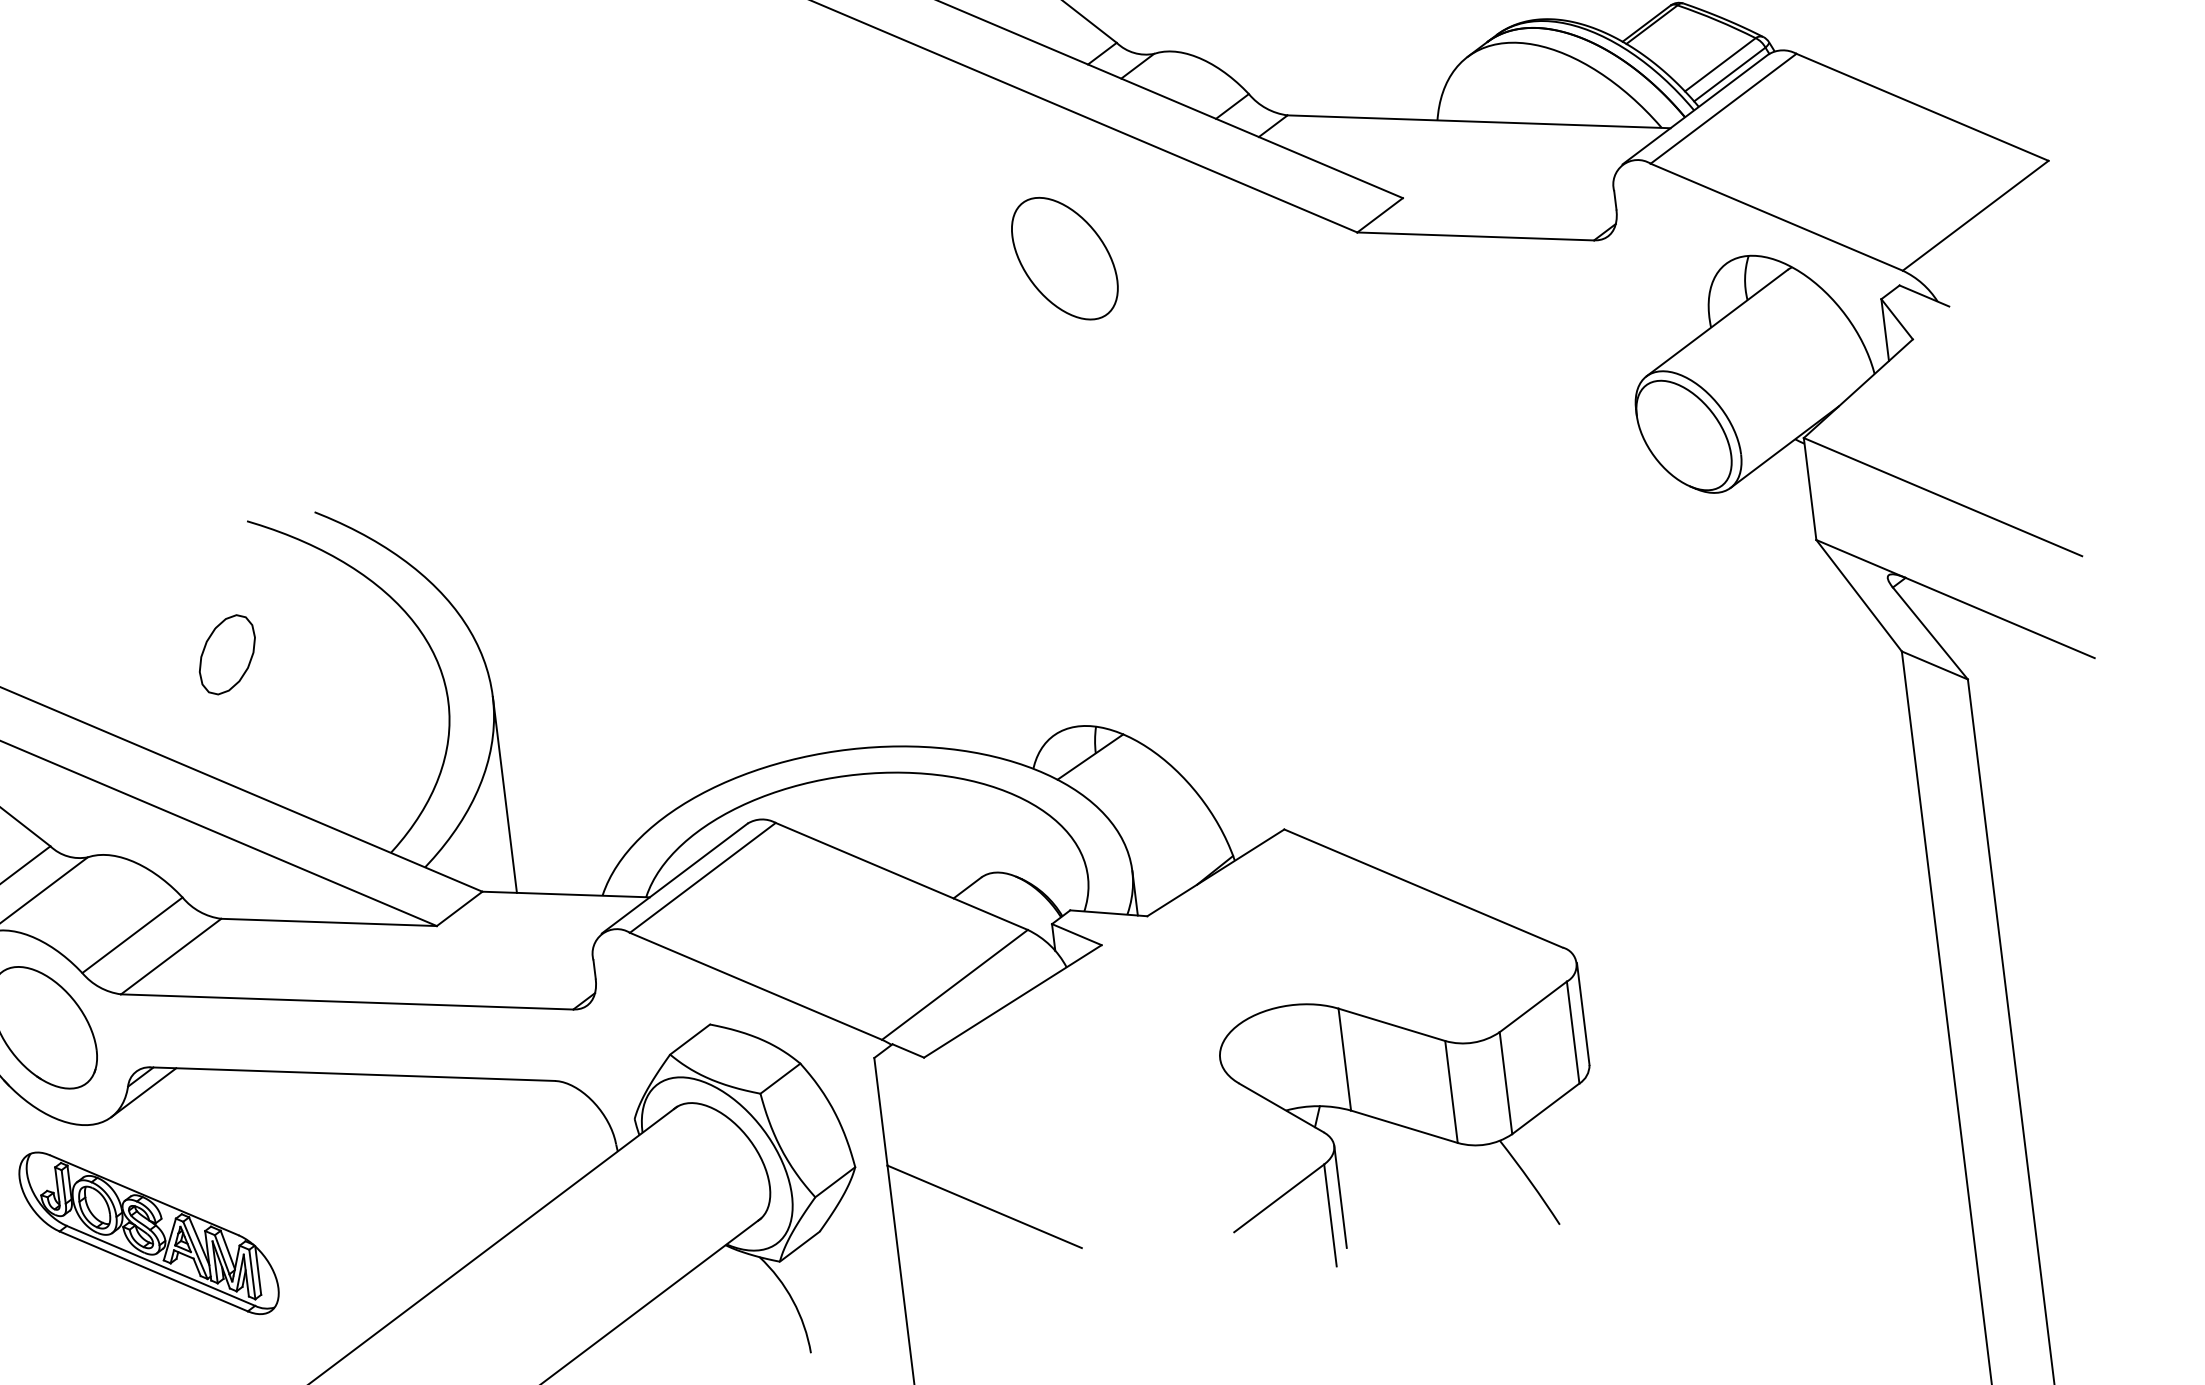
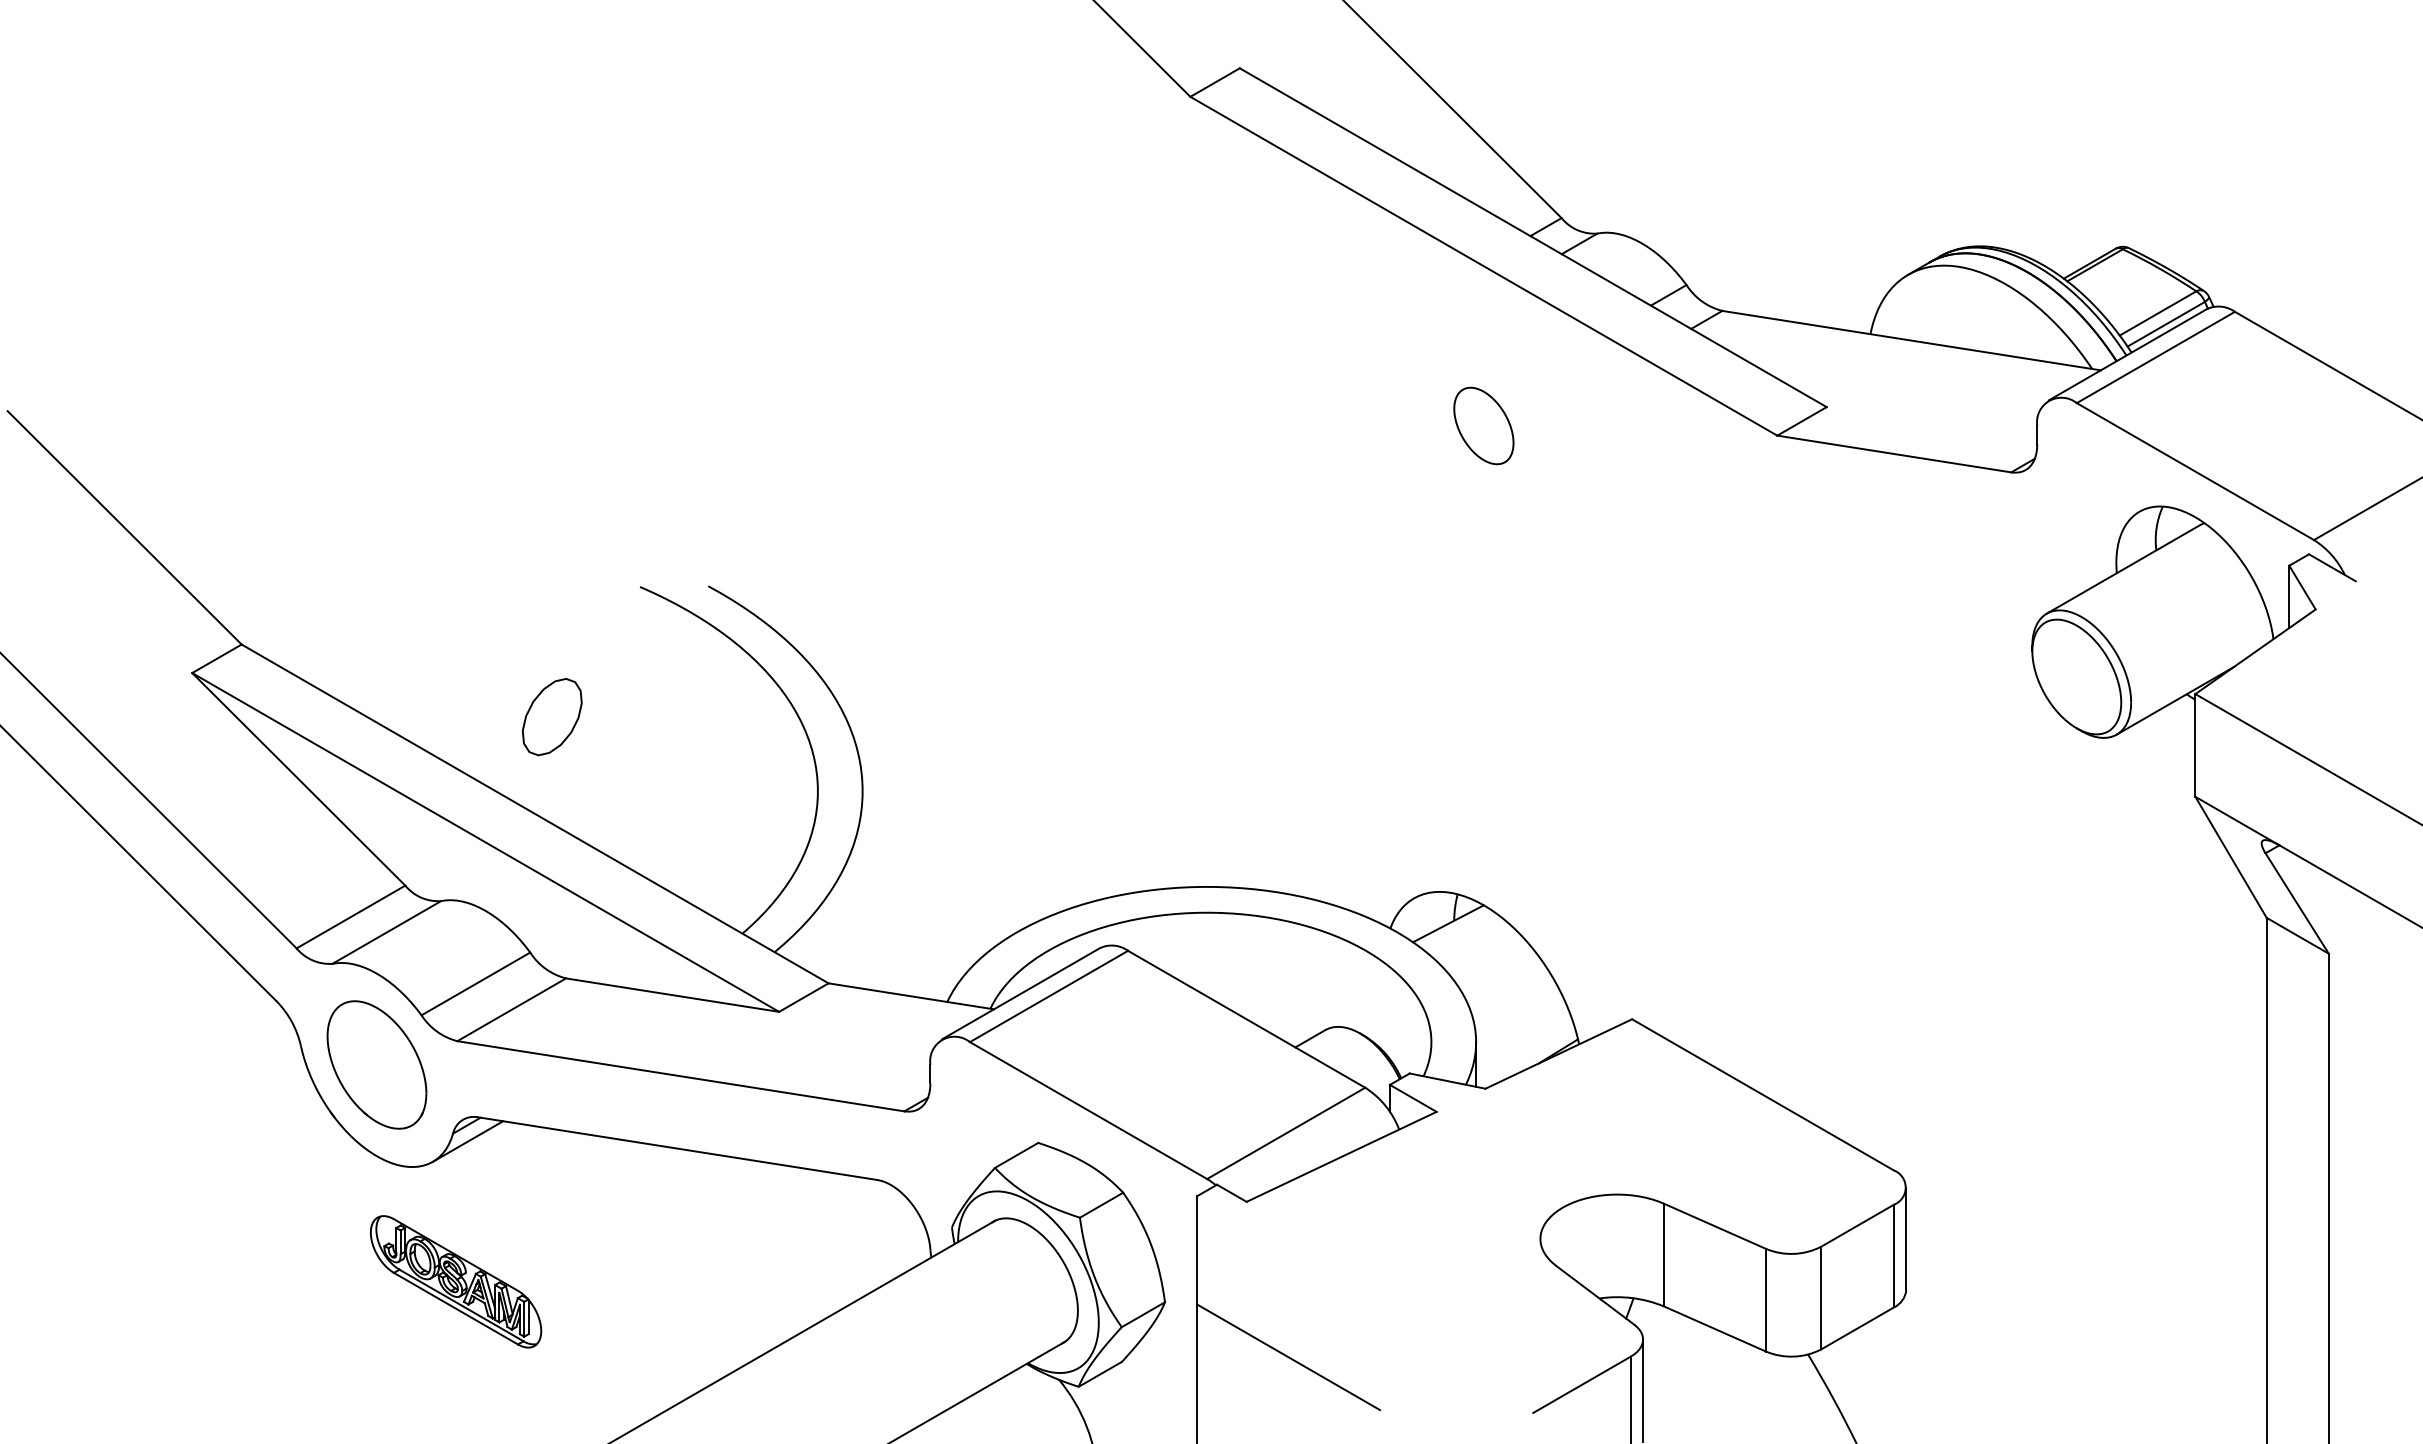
part: (1064, 258) -> (1483, 425), size x0.6
part: (226, 655) -> (551, 717), moved
line: (504, 794) -> (862, 889), removed
part: (148, 1233) -> (455, 1281), size x0.7

